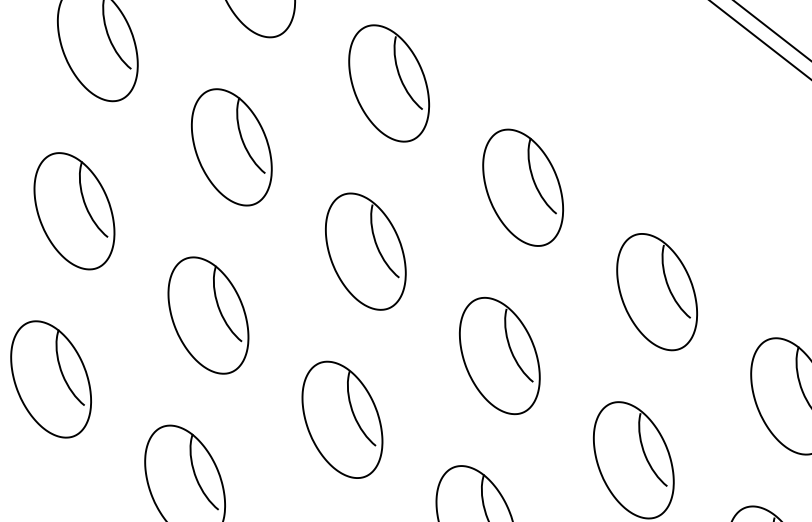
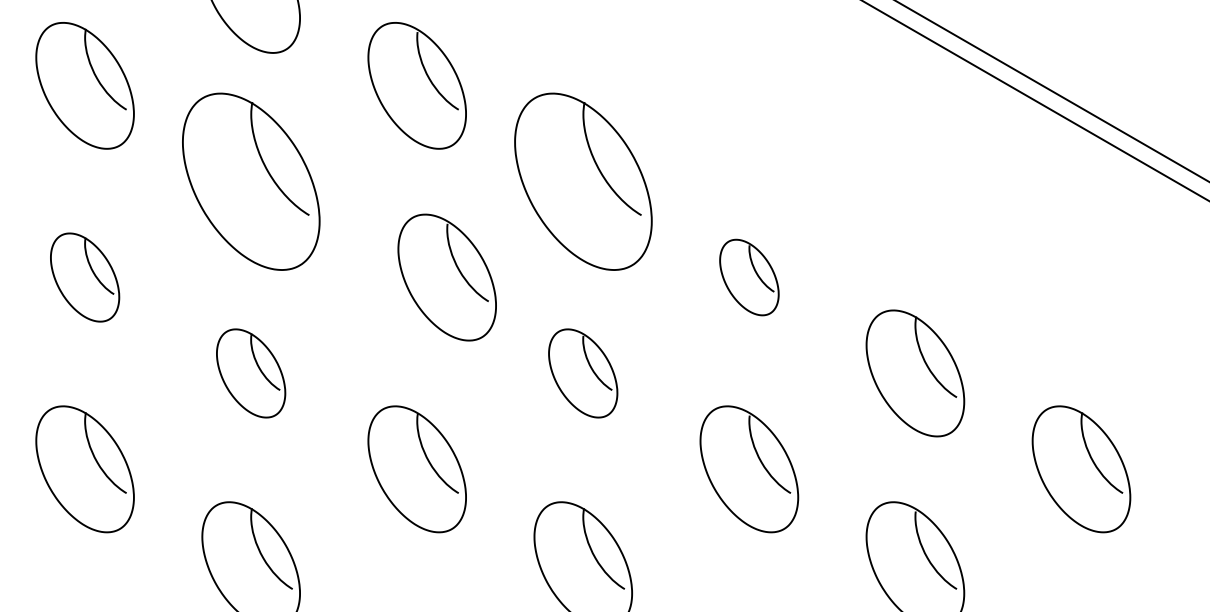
part: (231, 147) -> (250, 181), size x1.4
part: (522, 187) -> (582, 181), size x1.4
part: (73, 211) -> (84, 277), size x0.7
part: (365, 251) -> (446, 277), moved
part: (657, 292) -> (749, 277), size x0.6
part: (207, 315) -> (250, 373), size x0.7
part: (499, 355) -> (582, 373), size x0.7

